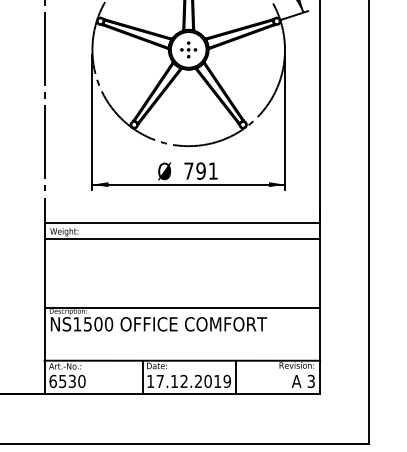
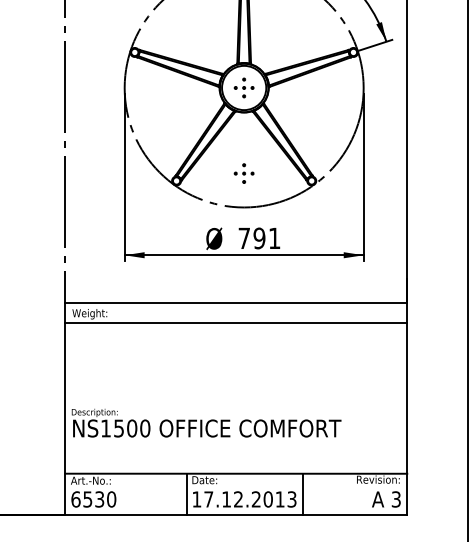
part: (188, 118) -> (243, 173), added
line: (182, 307) -> (236, 407), removed
text: (226, 381) -> (291, 499), 17.12.2019 -> 17.12.2013

